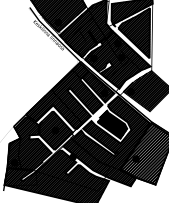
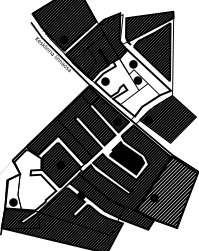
hatch: (118, 59) -> (133, 82), removed
hatch: (29, 143) -> (30, 180), removed

